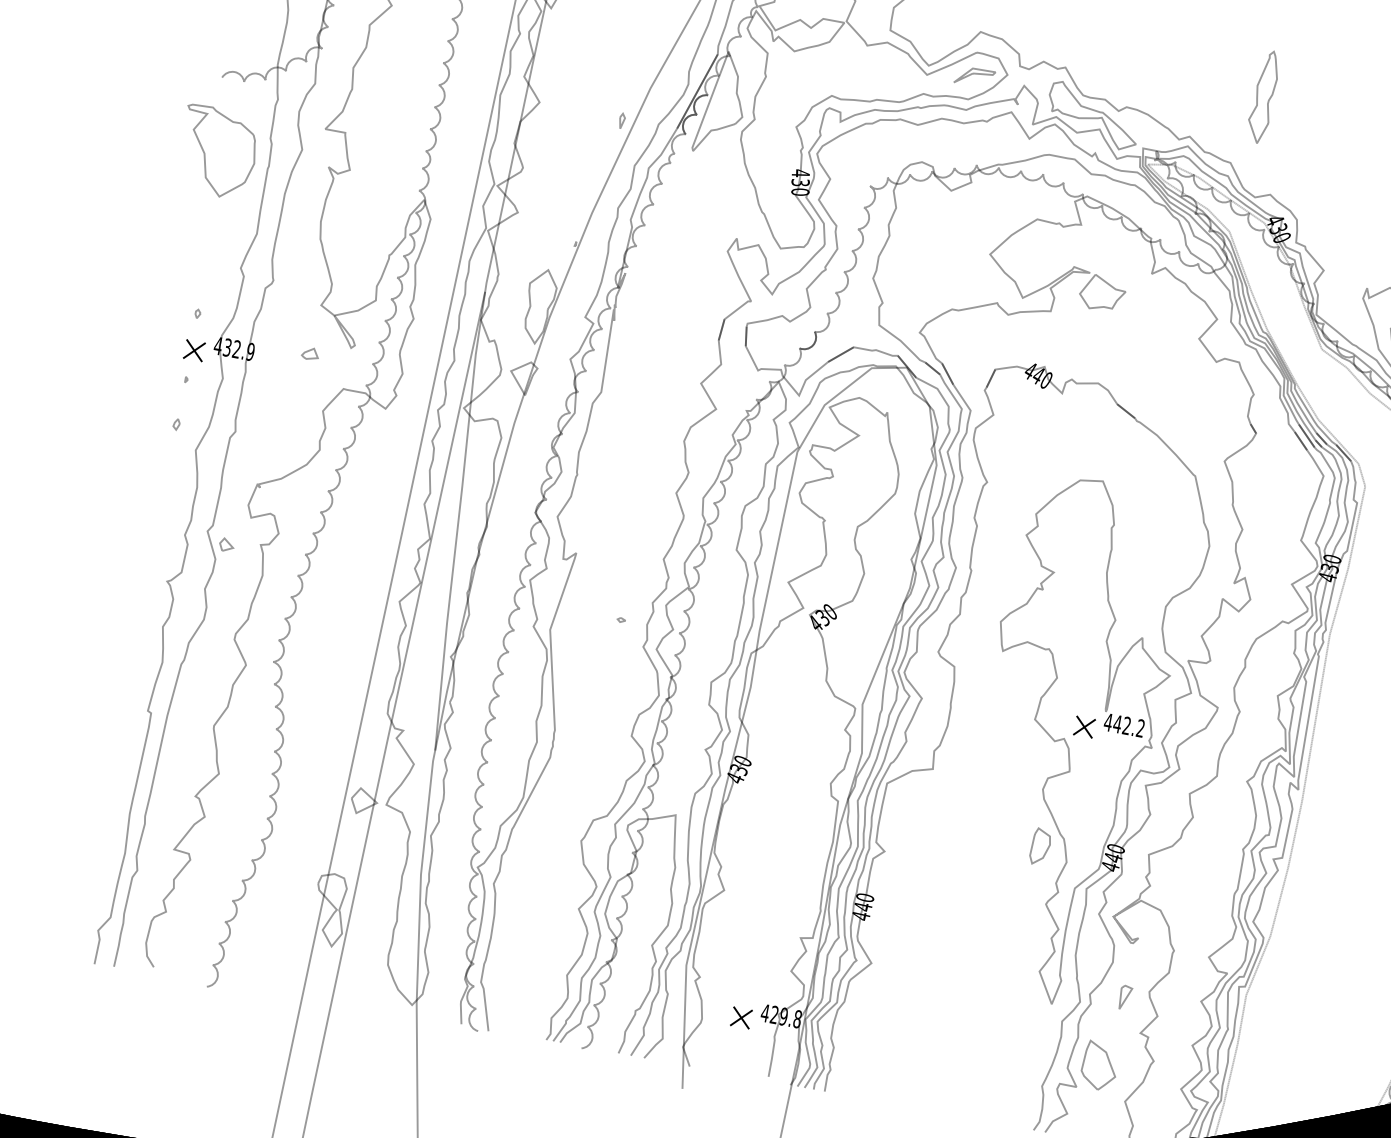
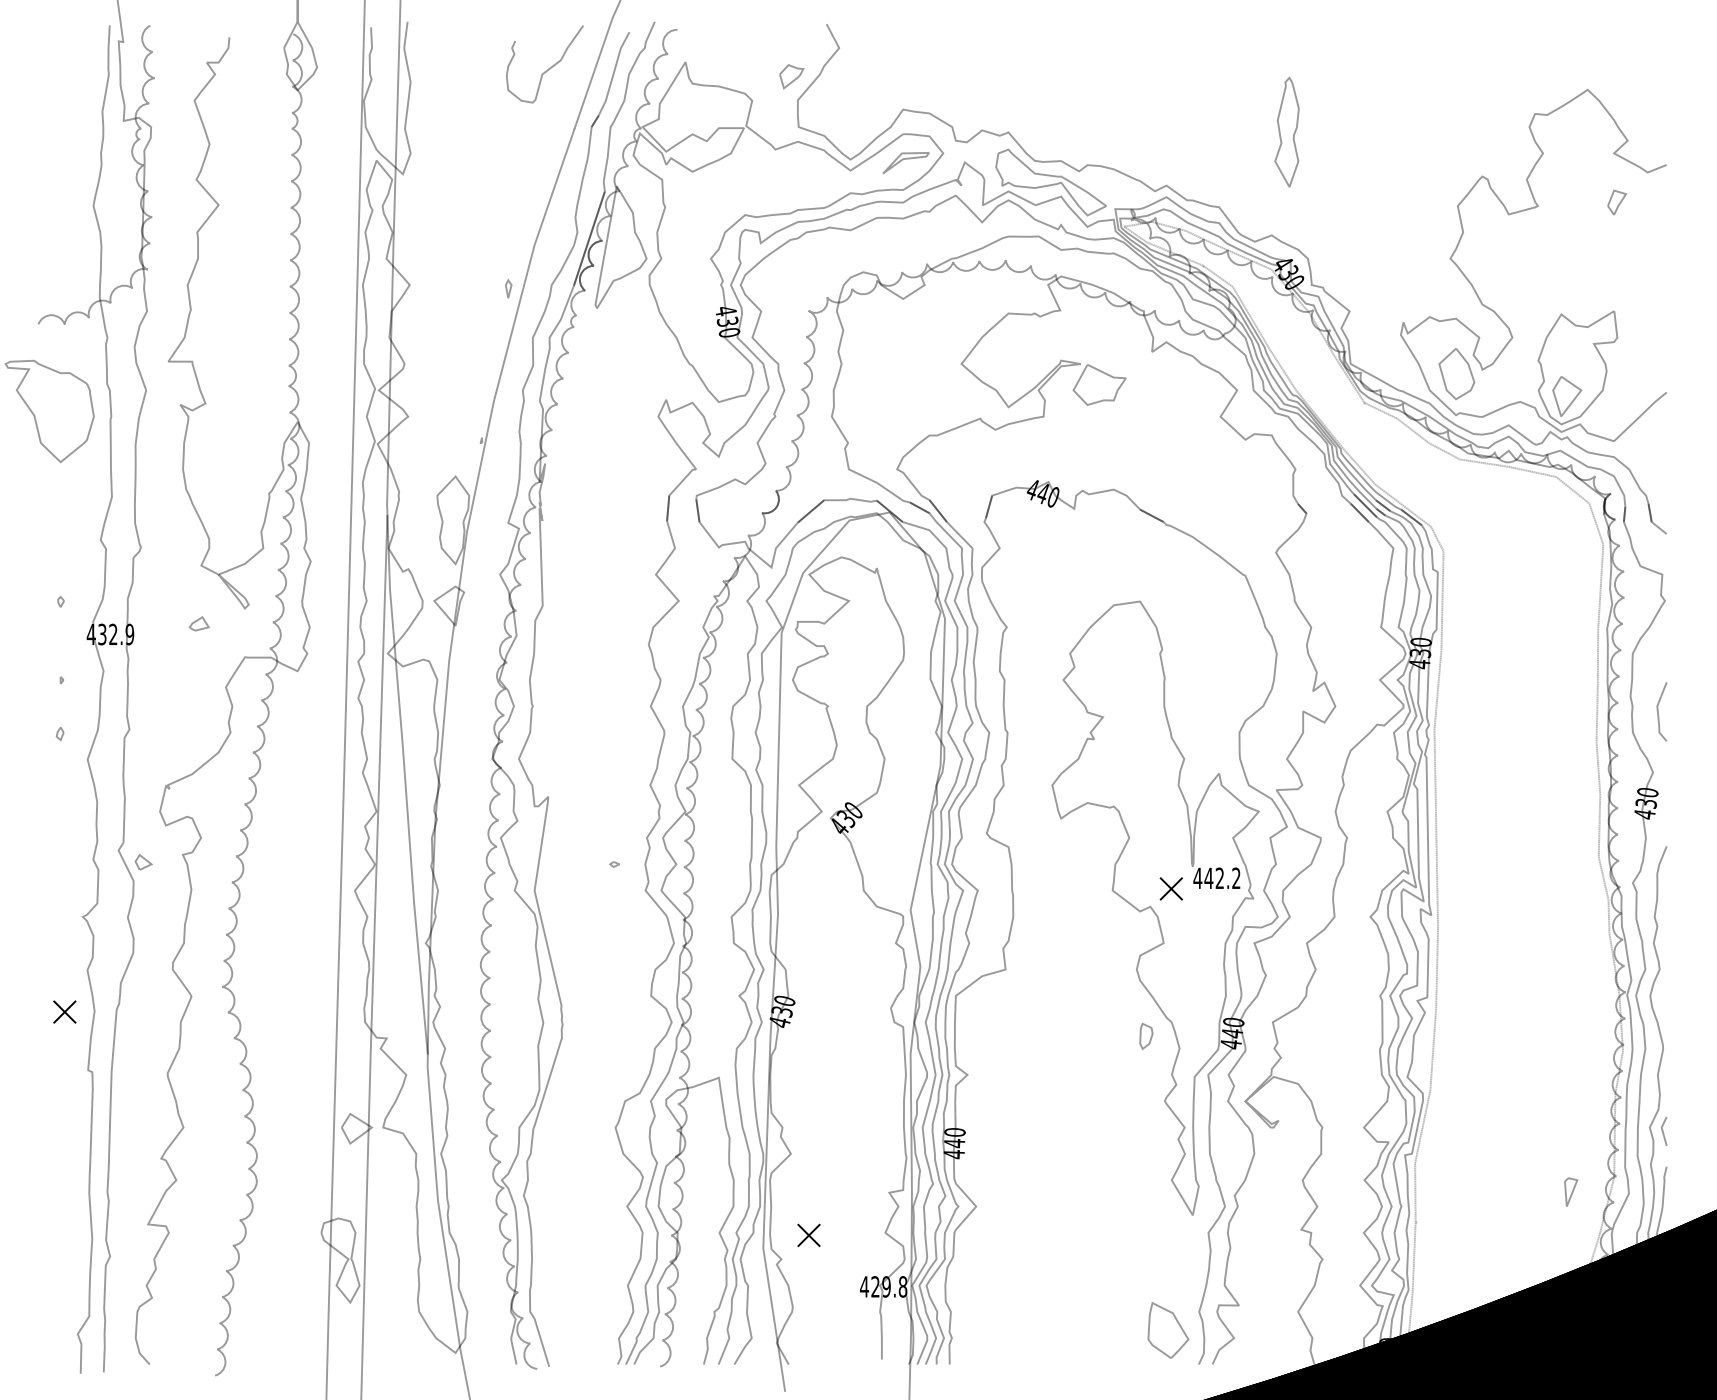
part: (1263, 96) -> (1286, 131), moved
part: (194, 350) -> (64, 1011), moved
part: (1040, 847) -> (1146, 1036), size x0.6
part: (1124, 997) -> (1570, 1191), moved
part: (741, 1017) -> (808, 1234), moved
part: (1099, 1066) -> (1168, 1330), moved

